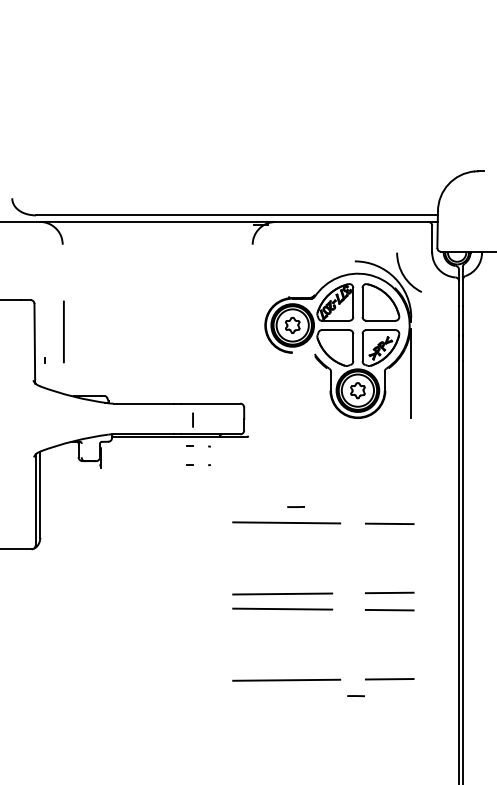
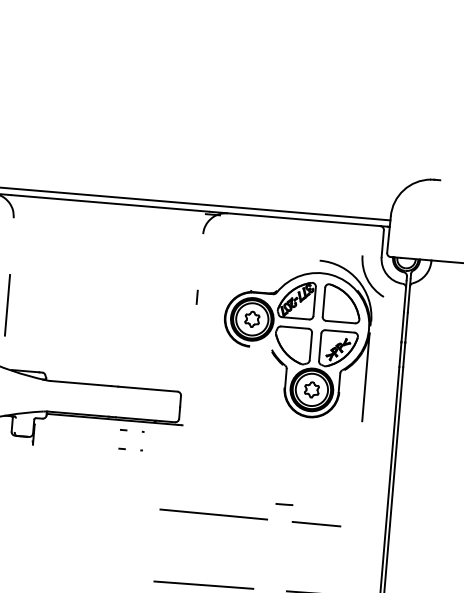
part: (342, 335) -> (301, 333), moved
line: (192, 419) -> (196, 296), moved
line: (295, 506) -> (283, 503), moved

